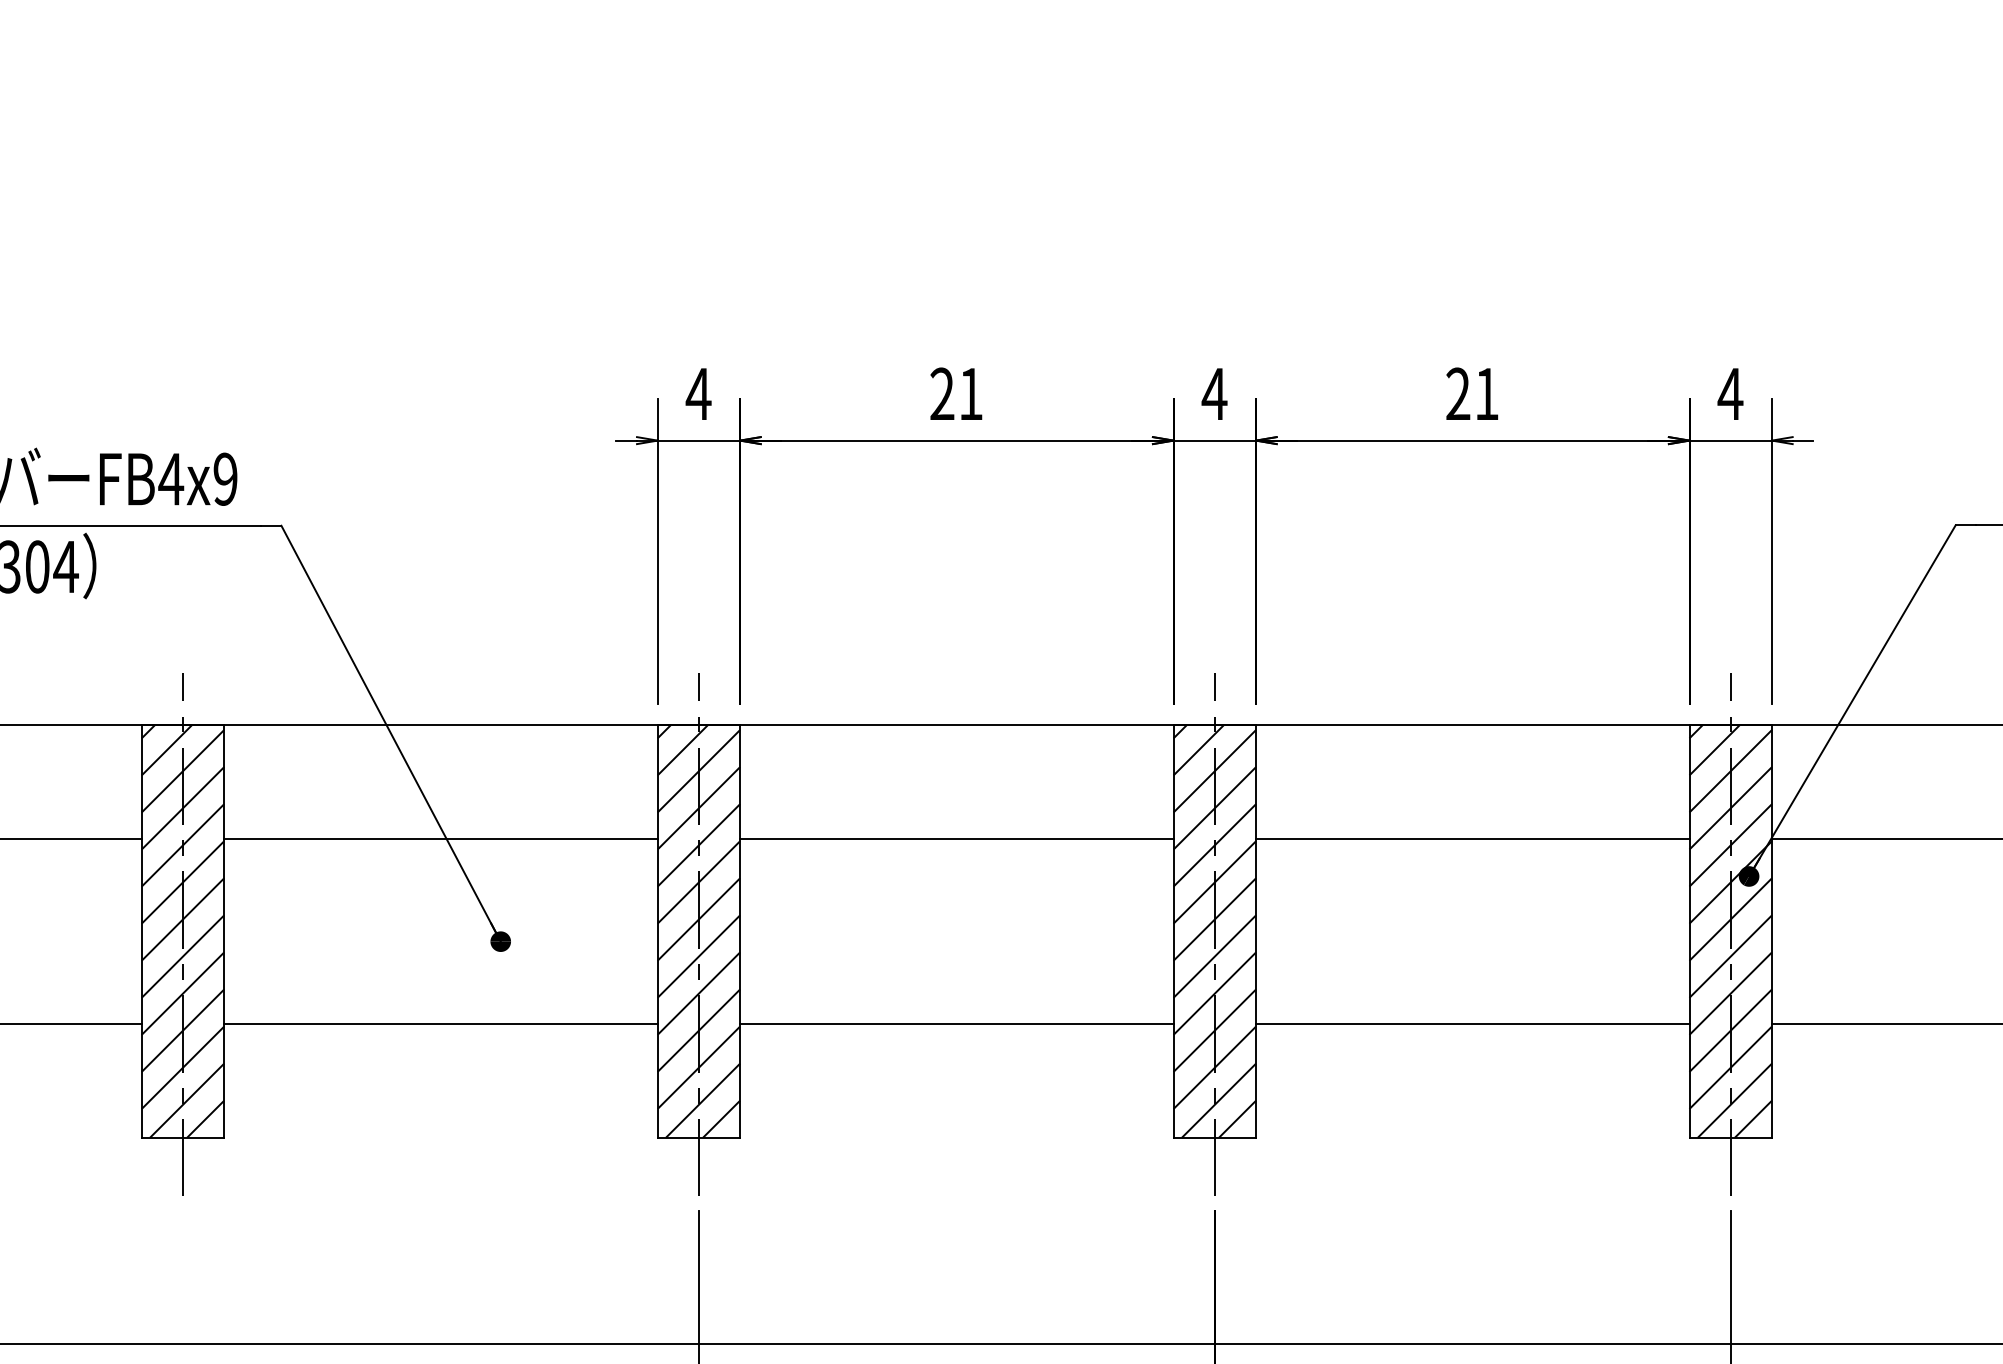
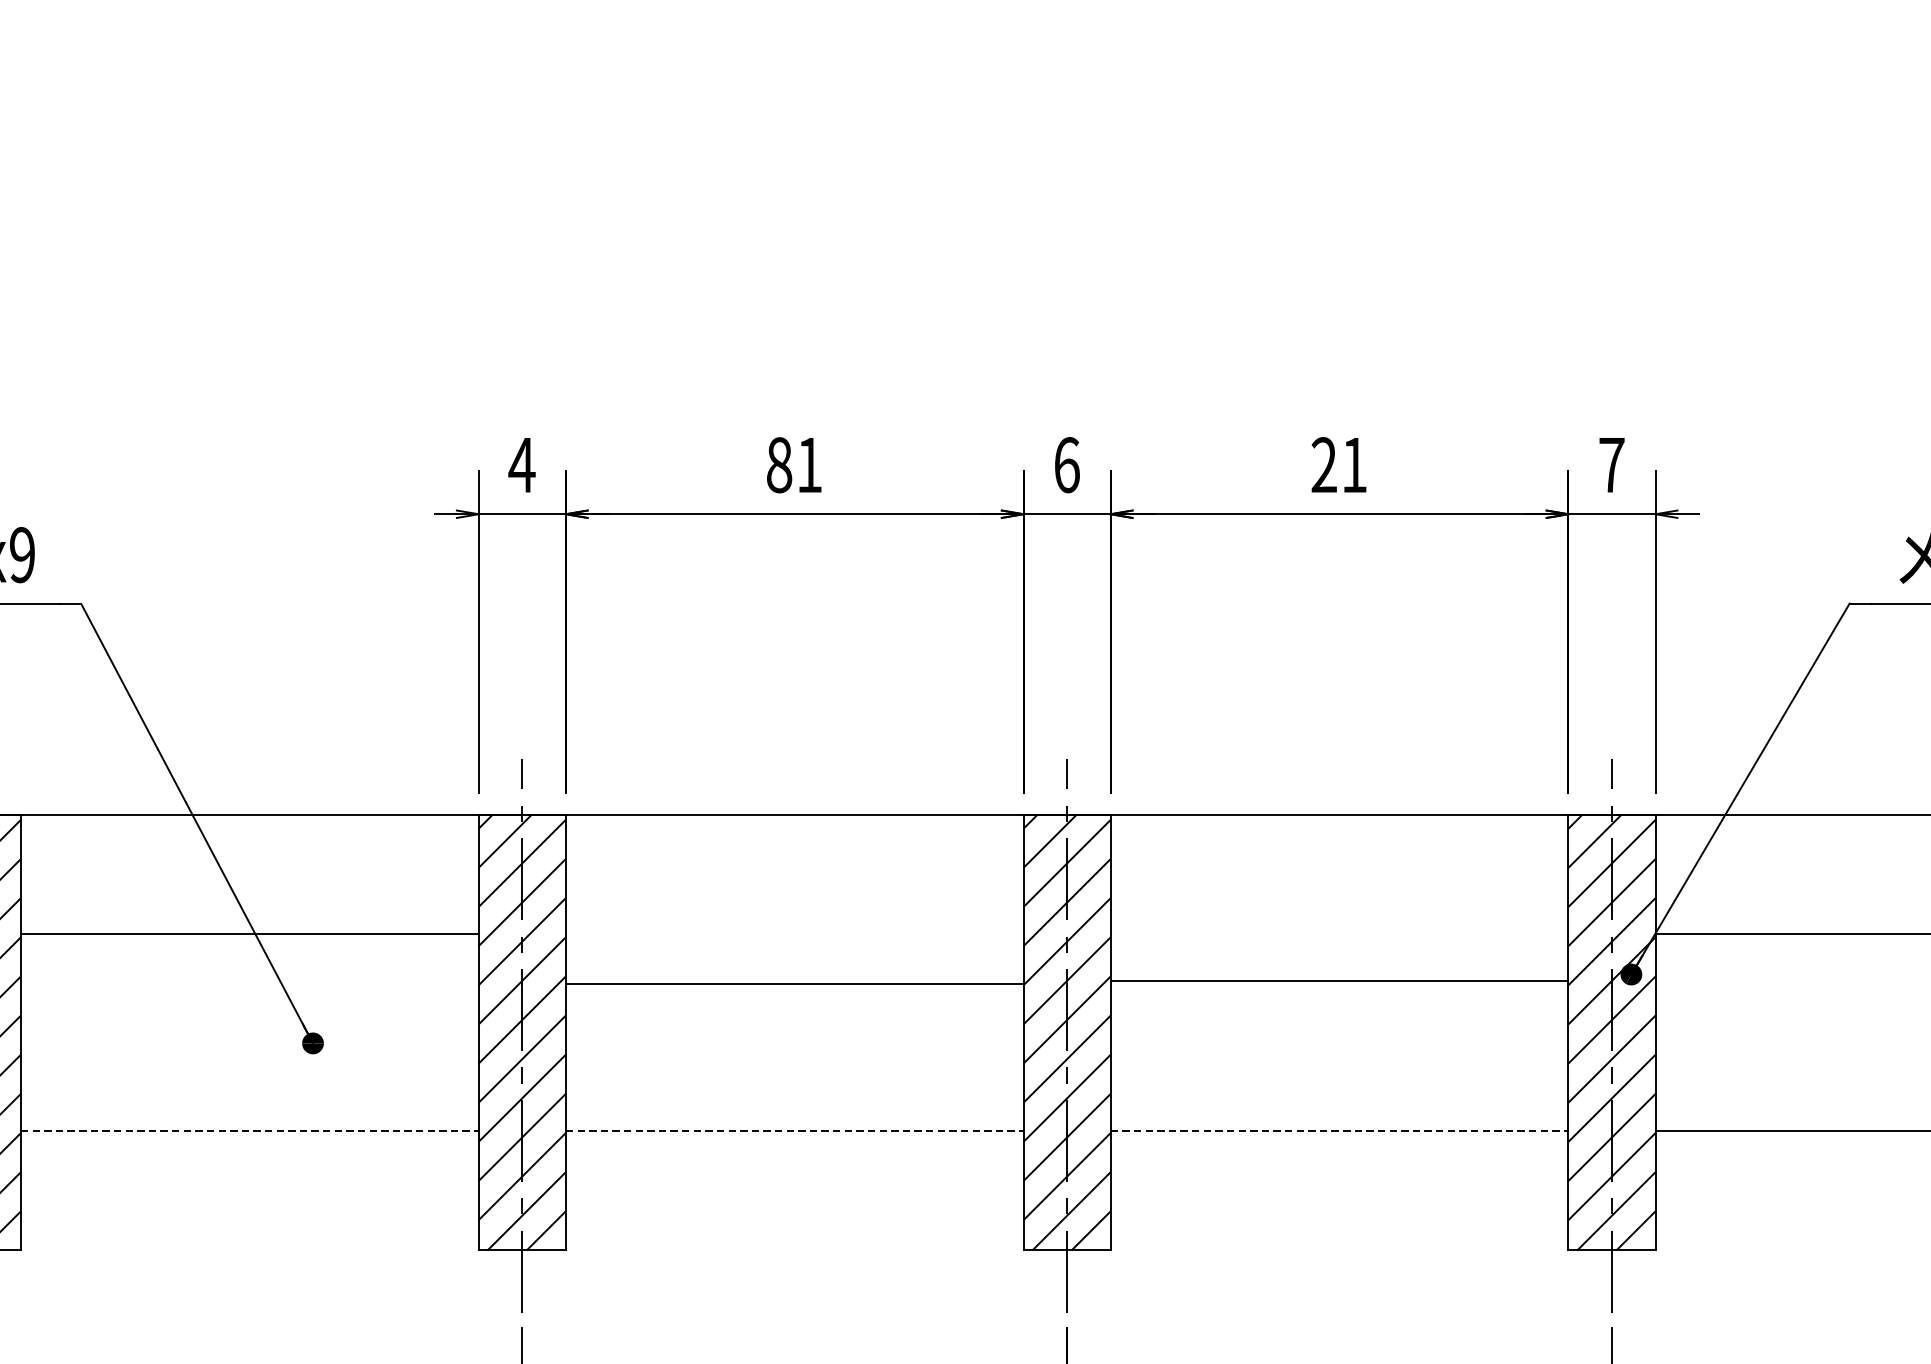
text: (942, 393) -> (779, 464), 21 -> 81
text: (1214, 393) -> (1066, 464), 4 -> 6
text: (1730, 393) -> (1611, 464), 4 -> 7
line: (956, 838) -> (794, 984), moved
line: (1472, 838) -> (1339, 980), moved
line: (440, 1024) -> (249, 1130), solid -> dashed
line: (956, 1024) -> (794, 1130), solid -> dashed
line: (1472, 1024) -> (1339, 1130), solid -> dashed

